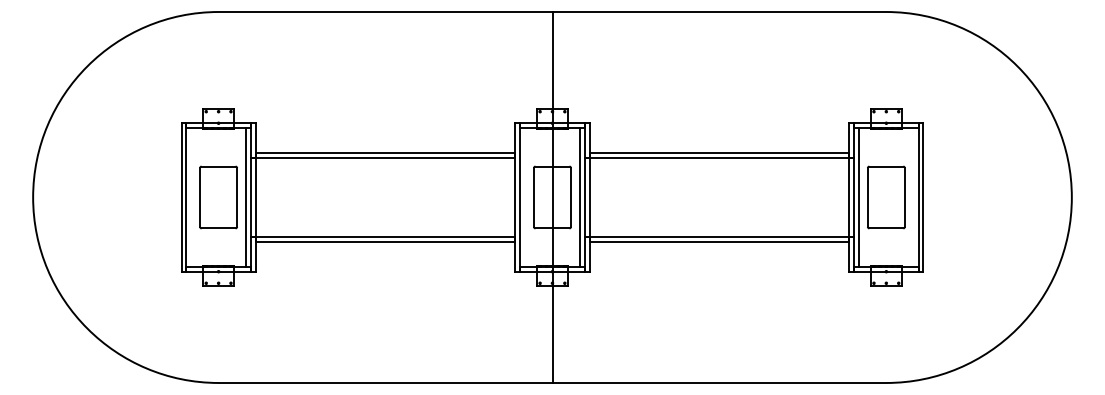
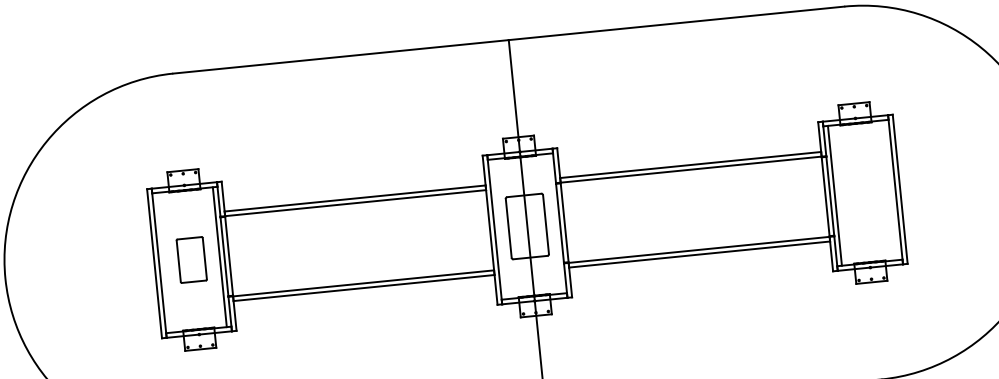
part: (218, 197) -> (191, 260), size x0.7
line: (580, 197) -> (555, 223), removed
part: (886, 197) -> (863, 193), removed

